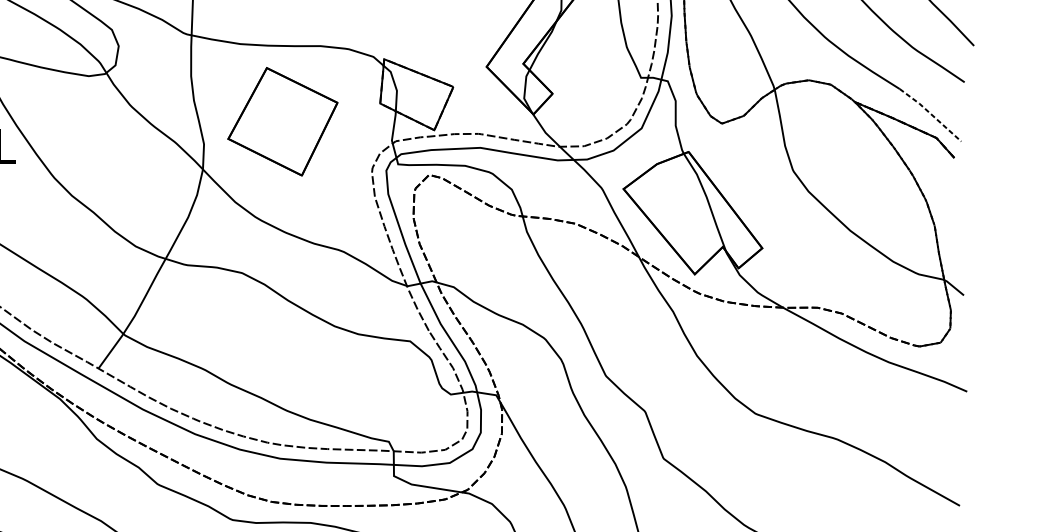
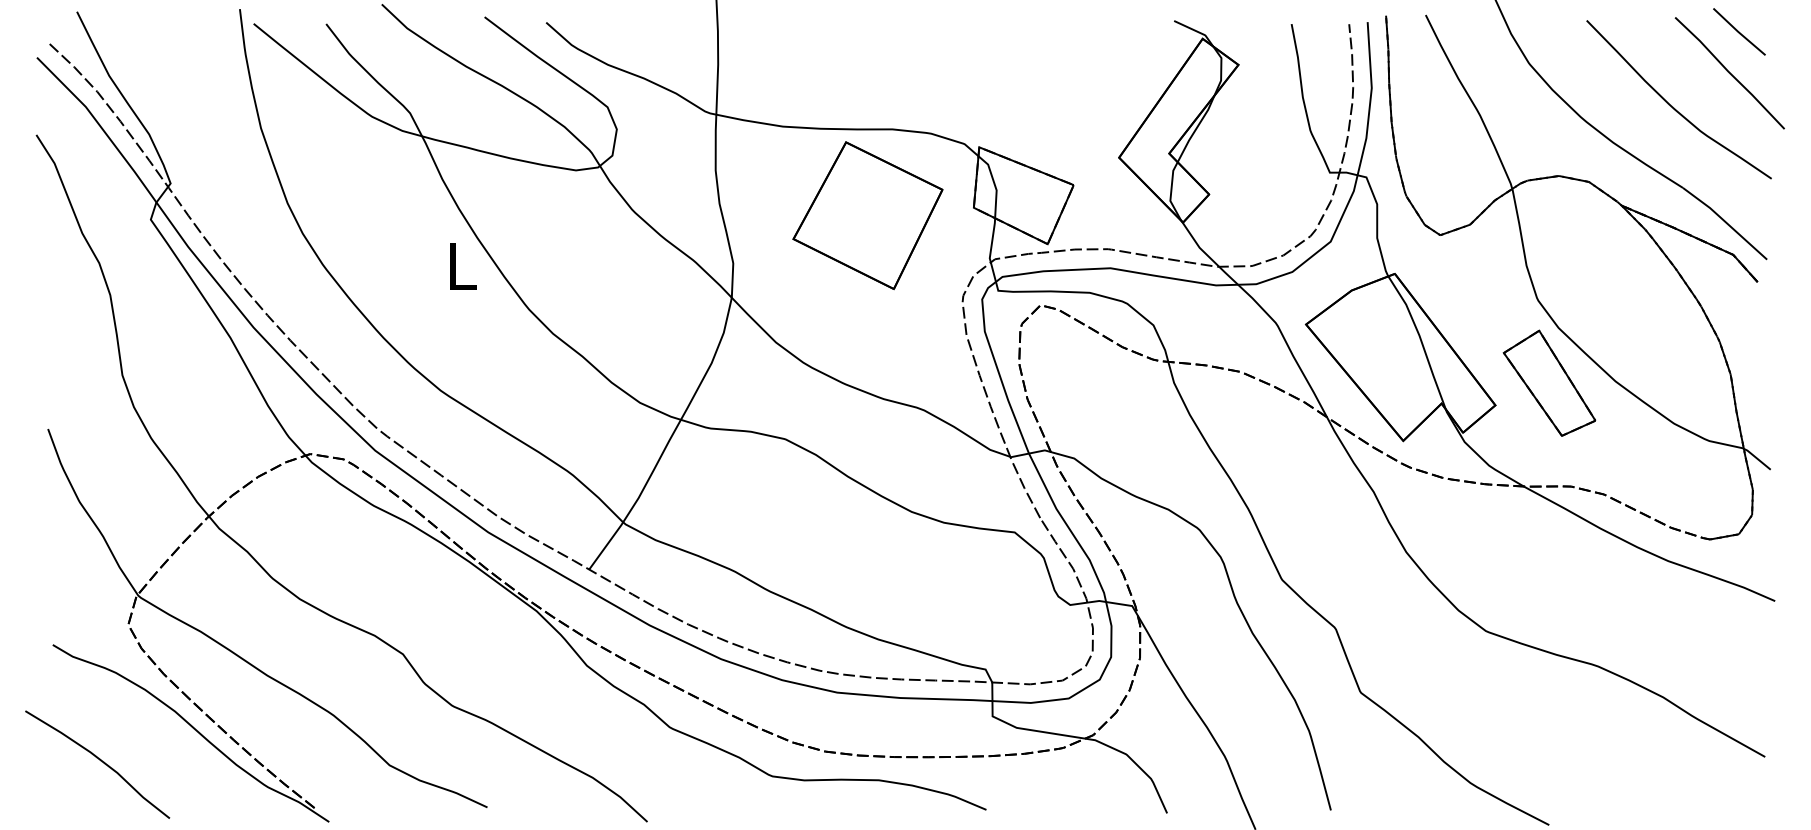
line: (930, 114) -> (1725, 222), dashed -> solid
part: (282, 121) -> (867, 215), moved
part: (801, 231) -> (1549, 382), added

